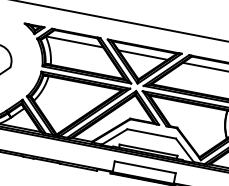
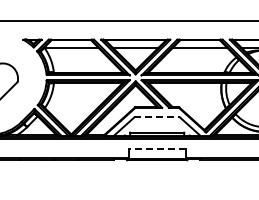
line: (152, 134) -> (157, 117), solid -> dashed
line: (145, 167) -> (157, 148), solid -> dashed

